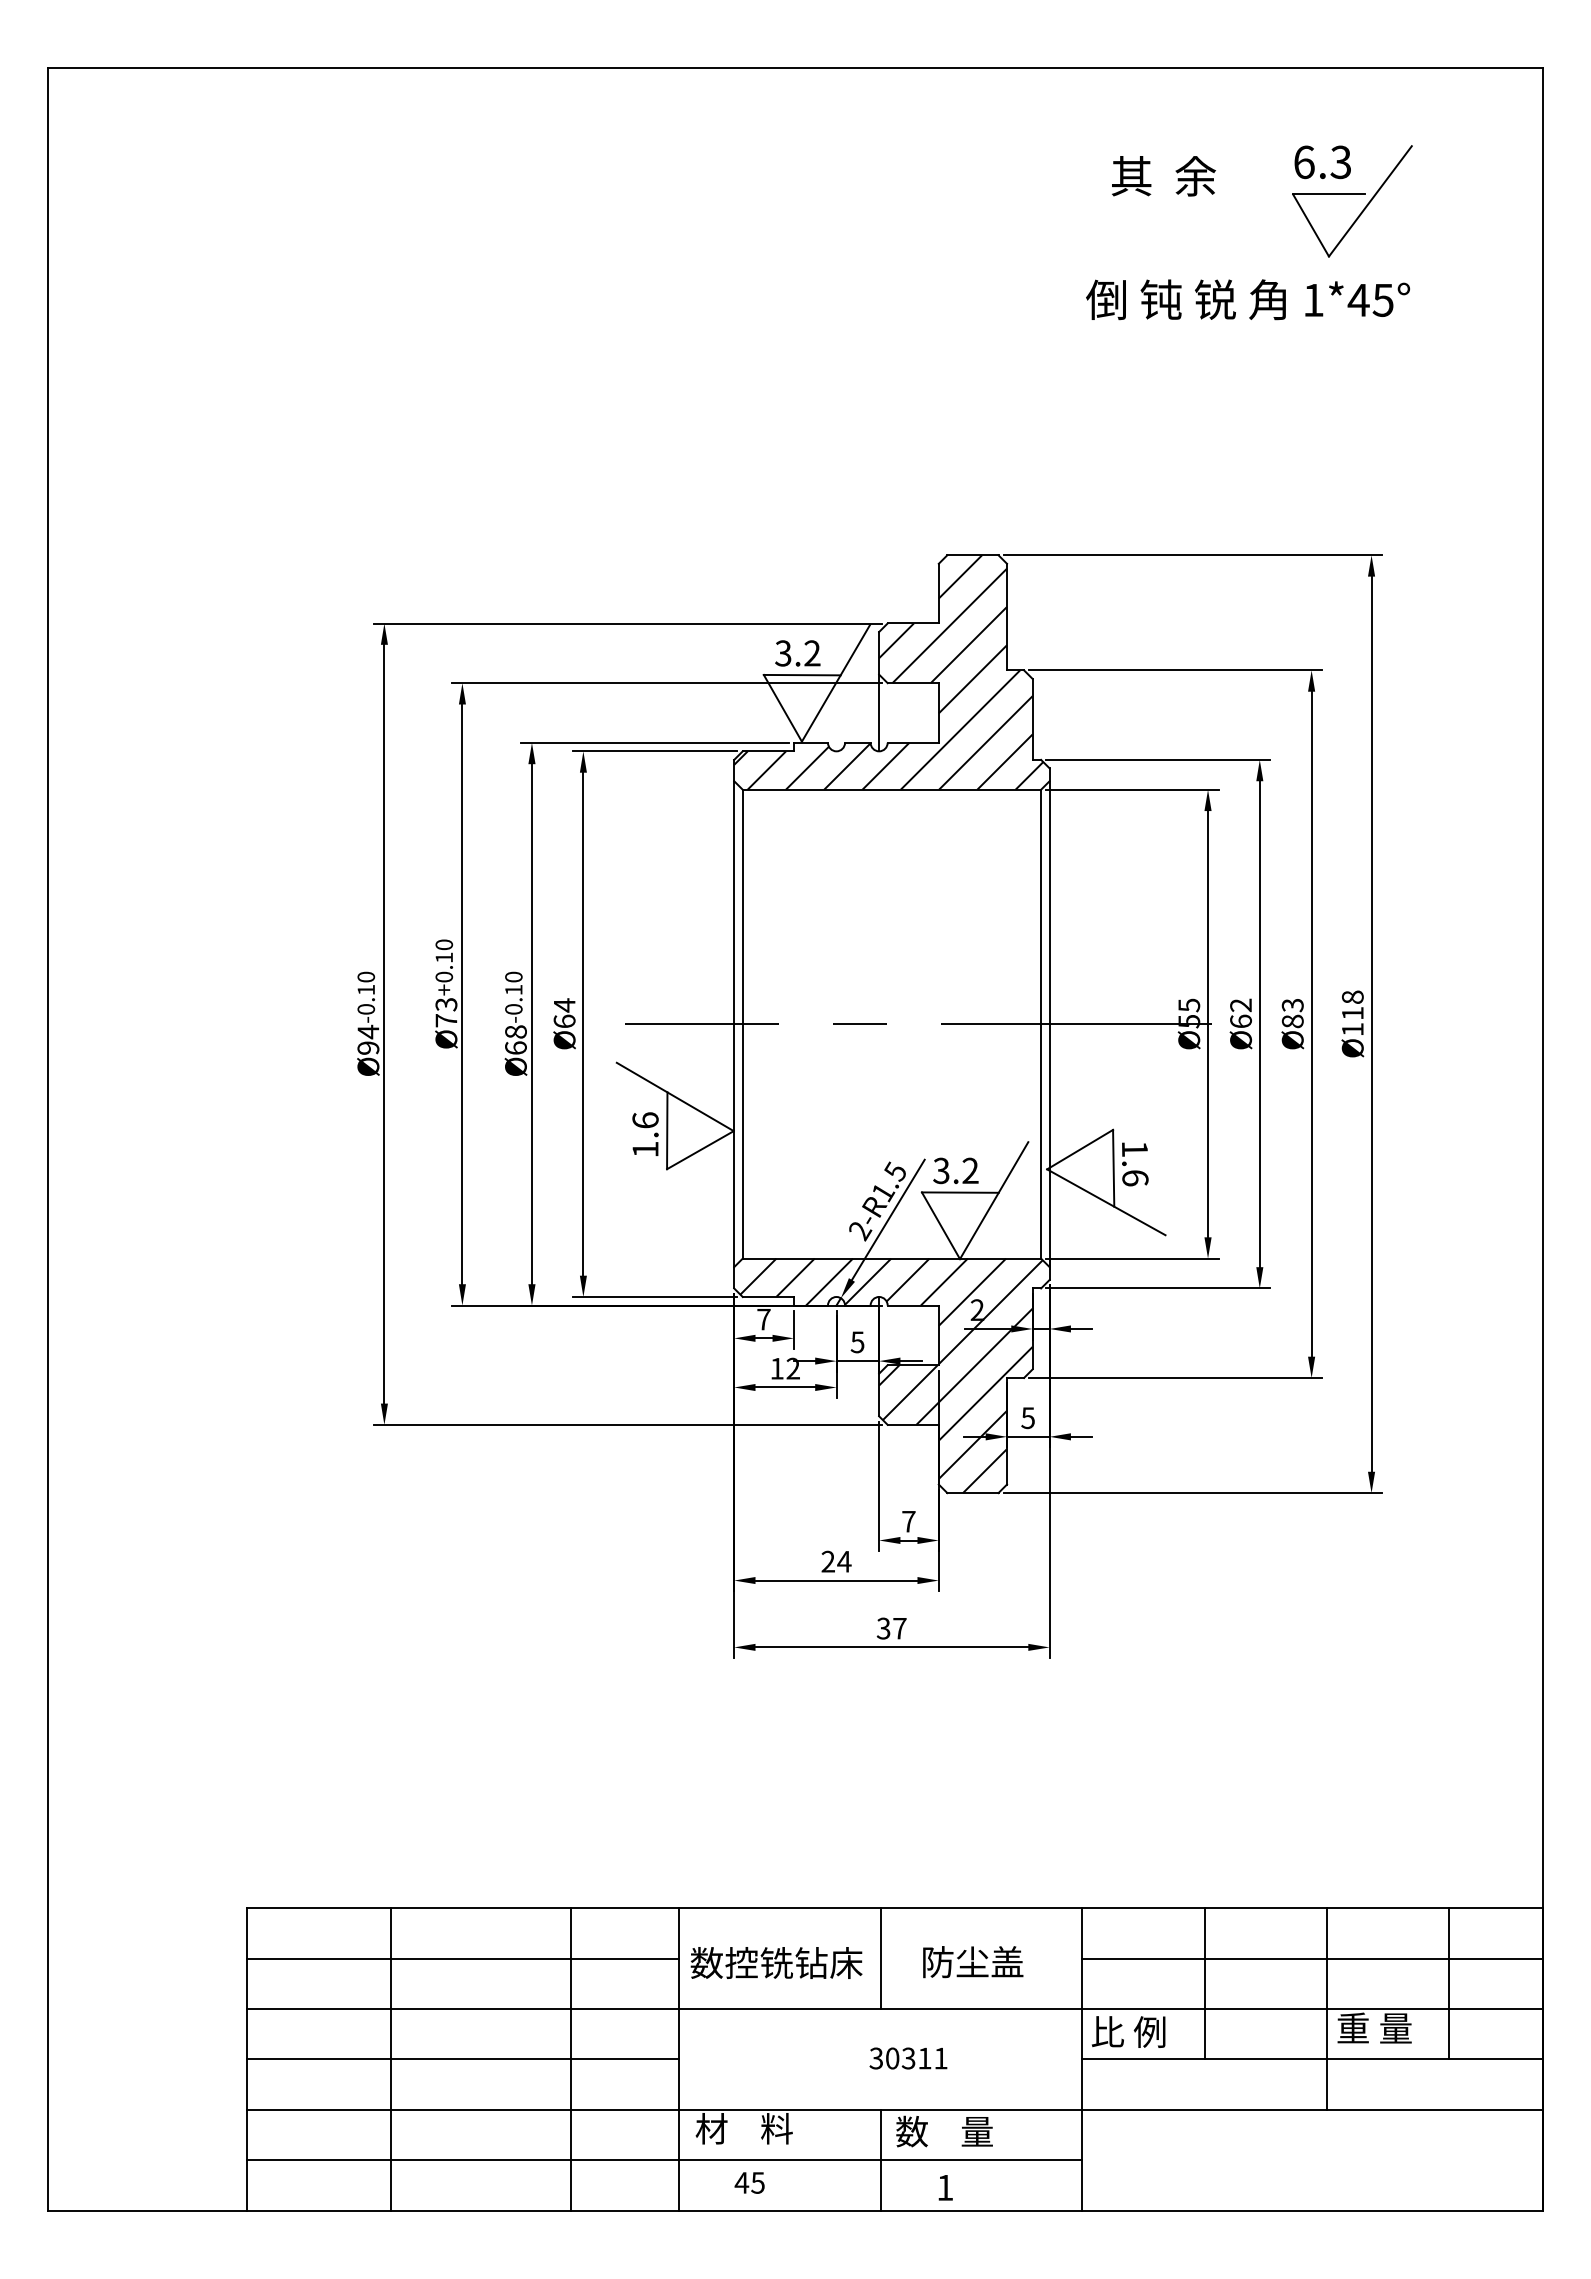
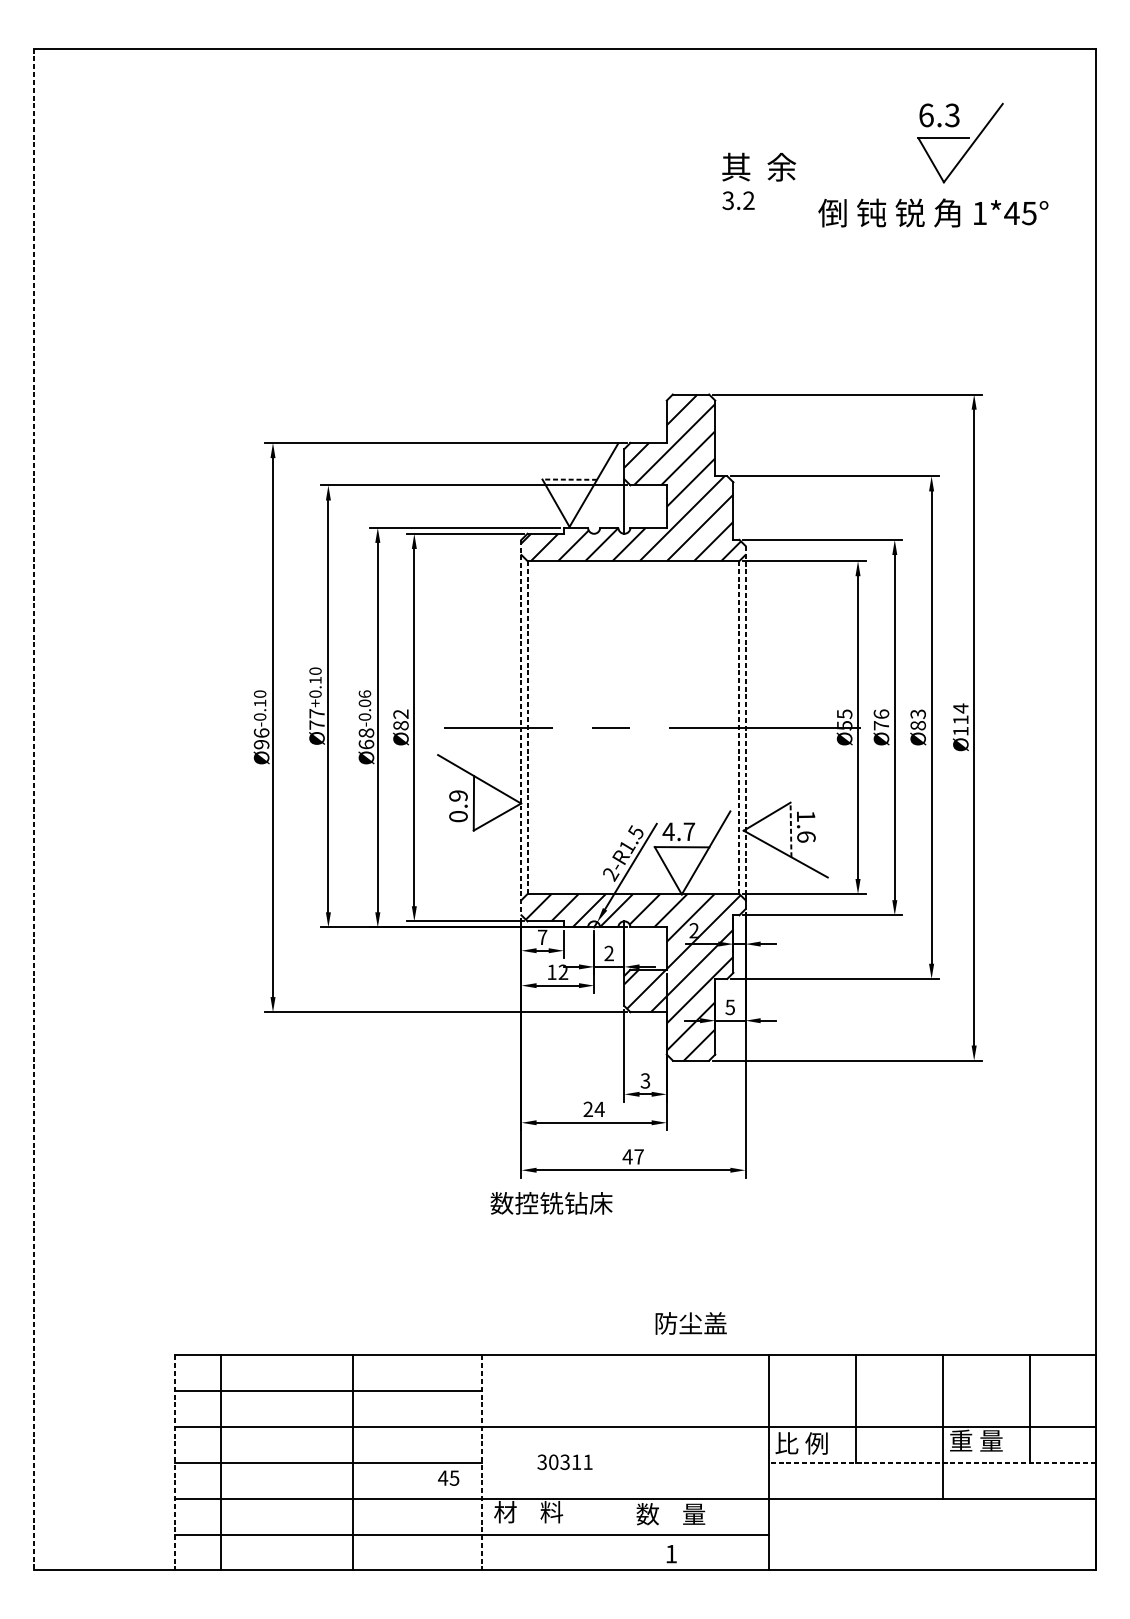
text: (1163, 176) -> (758, 167), moved
text: (1247, 299) -> (932, 212), moved
text: (797, 653) -> (738, 200), moved
line: (801, 675) -> (569, 479), solid -> dashed
text: (513, 983) -> (364, 698), -0.10 -> -0.06
text: (1352, 997) -> (960, 708), 118 -> 114
text: (446, 1004) -> (317, 713), Ø73 -> Ø77
text: (564, 1013) -> (400, 720), Ø64 -> Ø82
text: (1241, 1013) -> (881, 720), Ø62 -> Ø76
line: (1049, 1019) -> (745, 724), solid -> dashed
line: (734, 1024) -> (521, 727), solid -> dashed
line: (742, 1024) -> (527, 727), solid -> dashed
line: (1041, 1024) -> (739, 727), solid -> dashed
text: (368, 1031) -> (261, 732), Ø94 -> Ø96
text: (645, 1134) -> (458, 805), 1.6 -> 0.9
line: (47, 1139) -> (33, 809), solid -> dashed
line: (1113, 1167) -> (790, 829), solid -> dashed
text: (955, 1170) -> (678, 831), 3.2 -> 4.7
text: (857, 1342) -> (609, 953), 5 -> 2
text: (908, 1521) -> (645, 1080), 7 -> 3
text: (883, 1628) -> (627, 1156), 37 -> 47
line: (880, 1958) -> (625, 1391), removed
line: (1312, 1958) -> (932, 1391), removed
text: (776, 1962) -> (551, 1203), moved
text: (973, 1962) -> (691, 1323), moved
text: (908, 2058) -> (565, 1462), moved
line: (246, 2059) -> (175, 1462), solid -> dashed
line: (390, 2059) -> (221, 1462), moved
line: (570, 2059) -> (352, 1462), moved
line: (678, 2059) -> (481, 1462), solid -> dashed
line: (1312, 2059) -> (932, 1462), solid -> dashed
line: (880, 2159) -> (625, 1534), removed
text: (749, 2182) -> (448, 1477), moved

